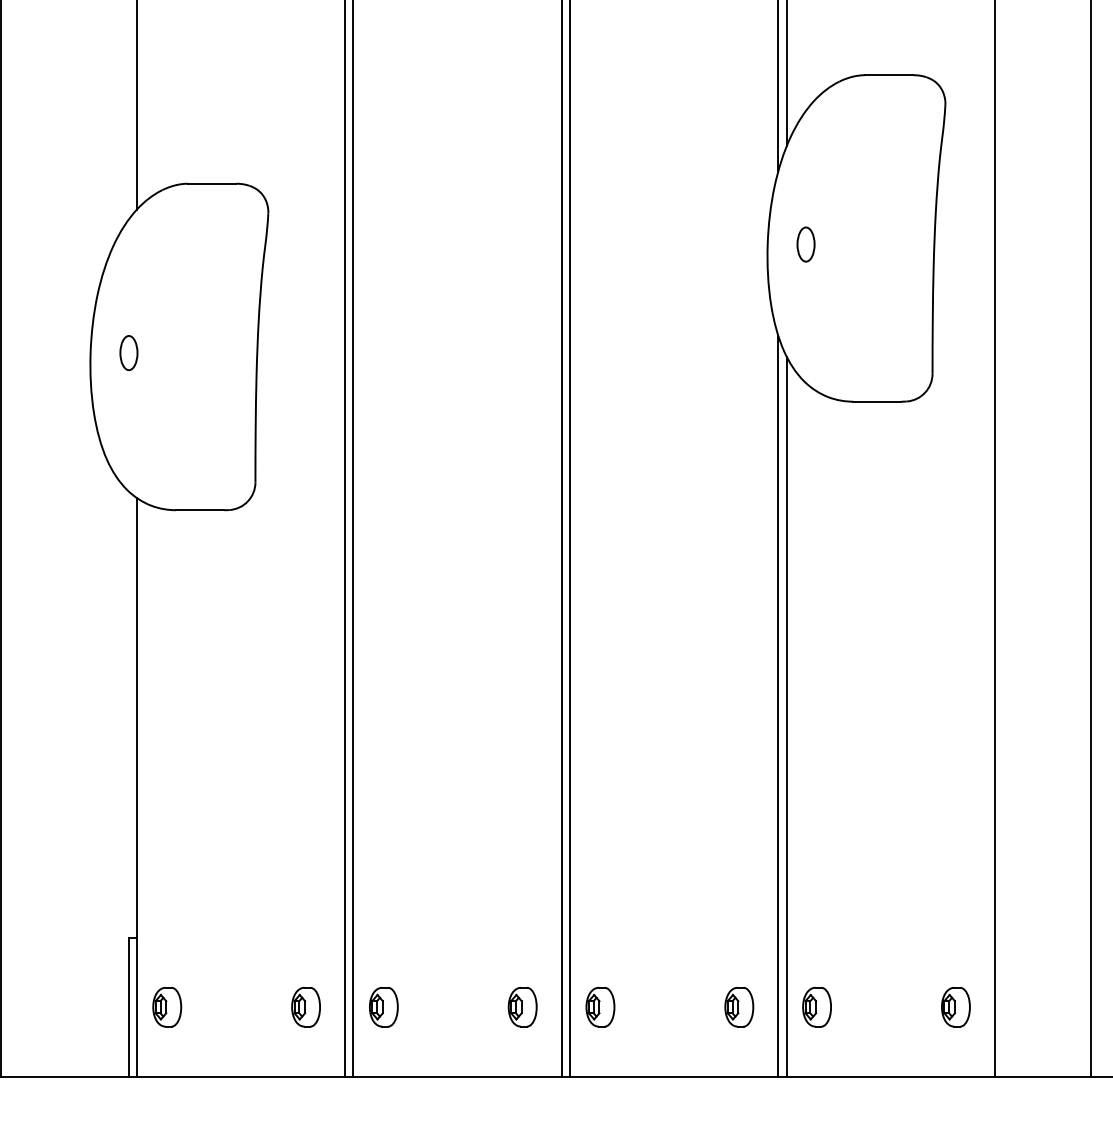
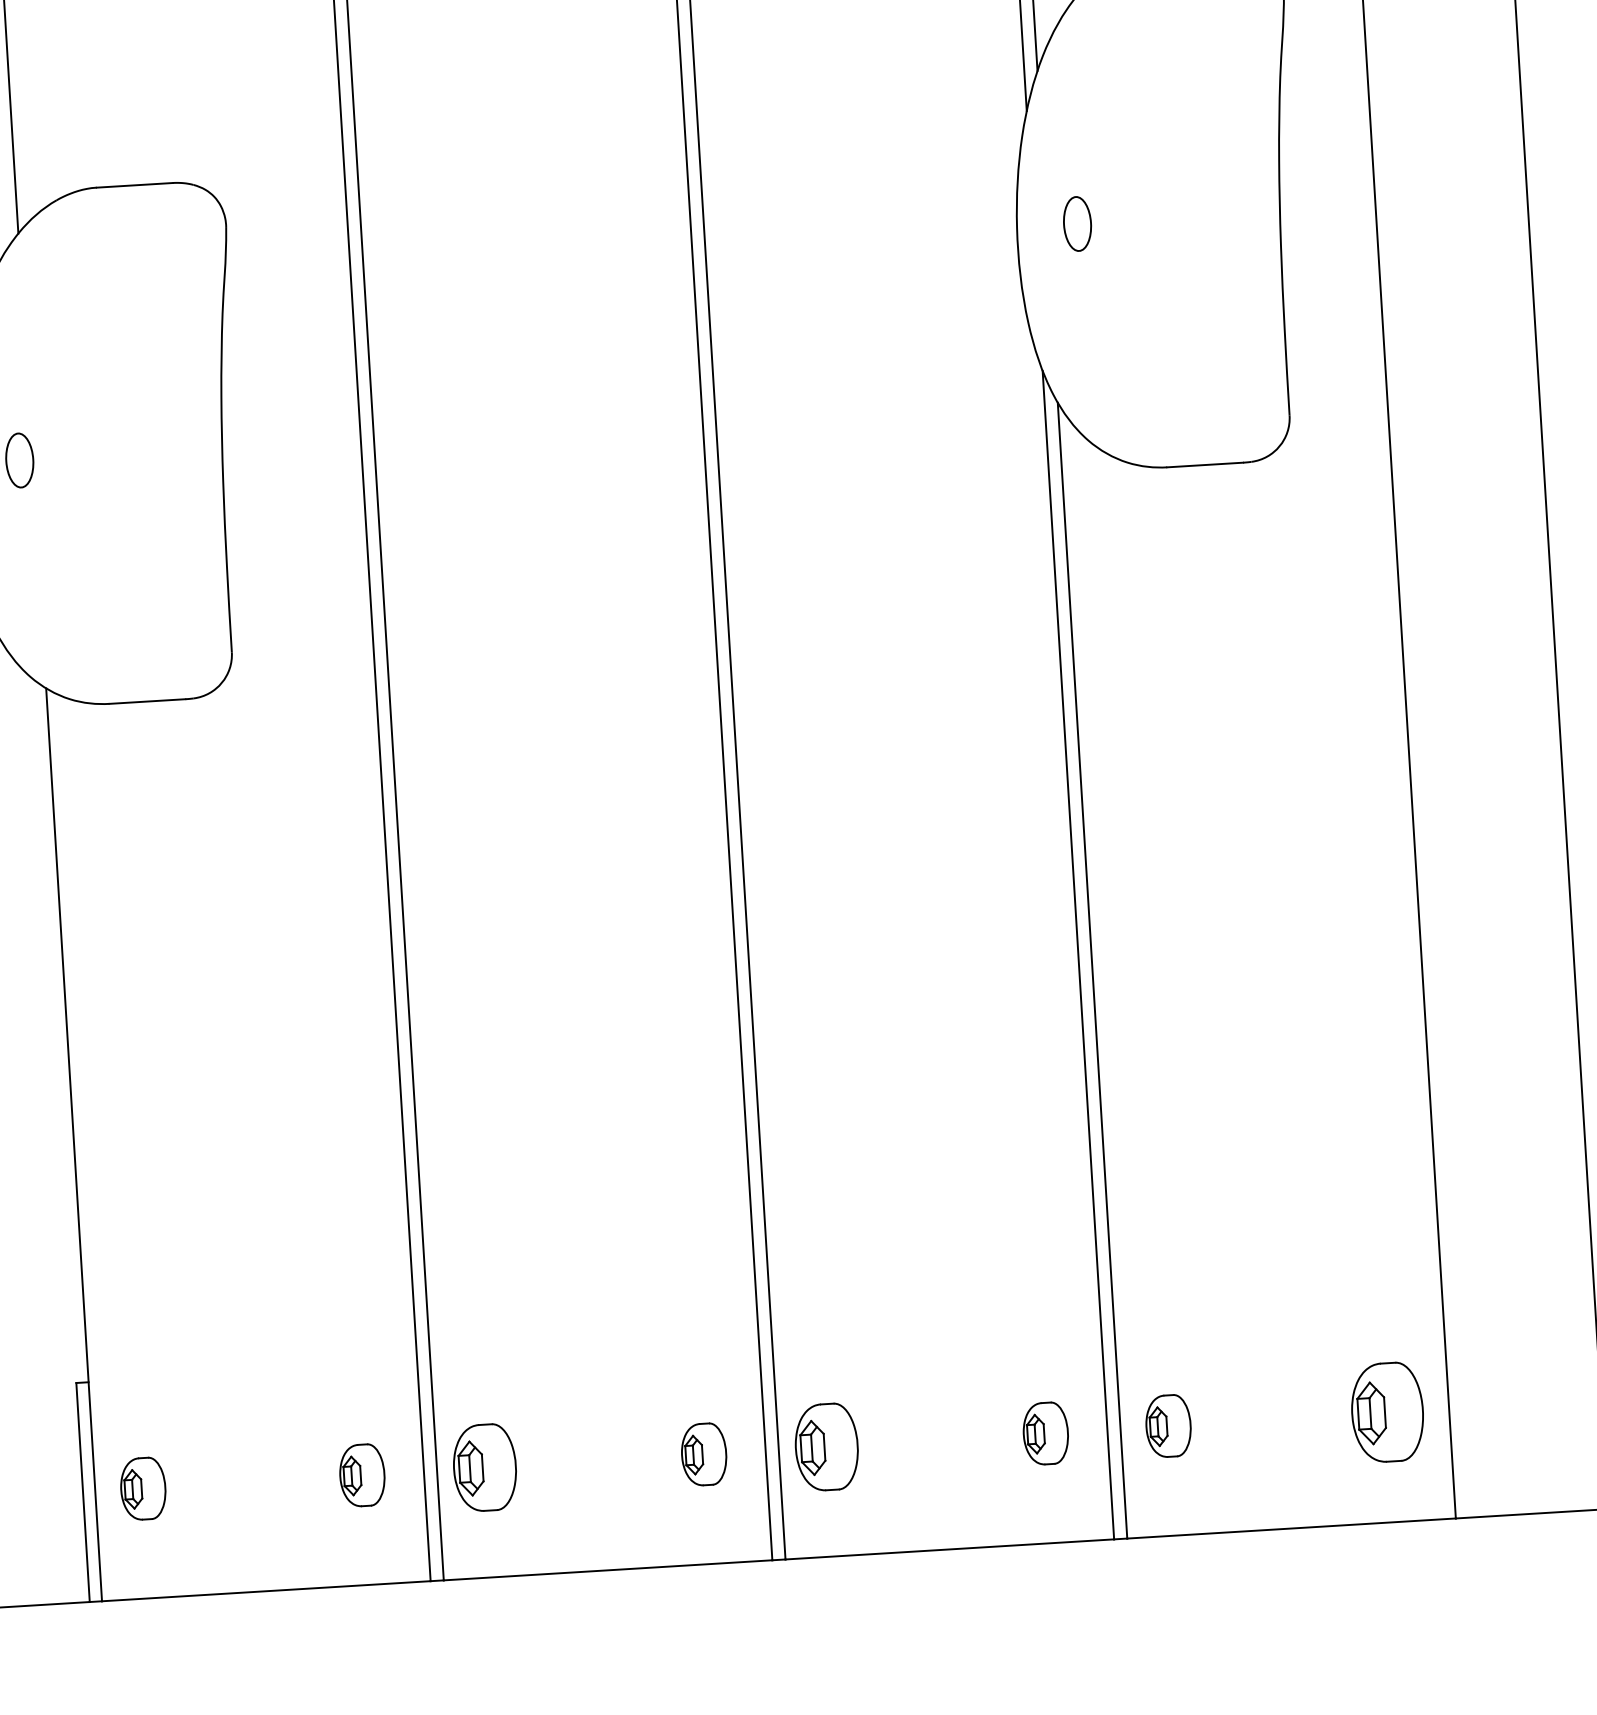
part: (600, 1006) -> (826, 1445), size x1.4
part: (383, 1007) -> (484, 1468), size x1.4
part: (955, 1007) -> (1386, 1413), size x1.6

